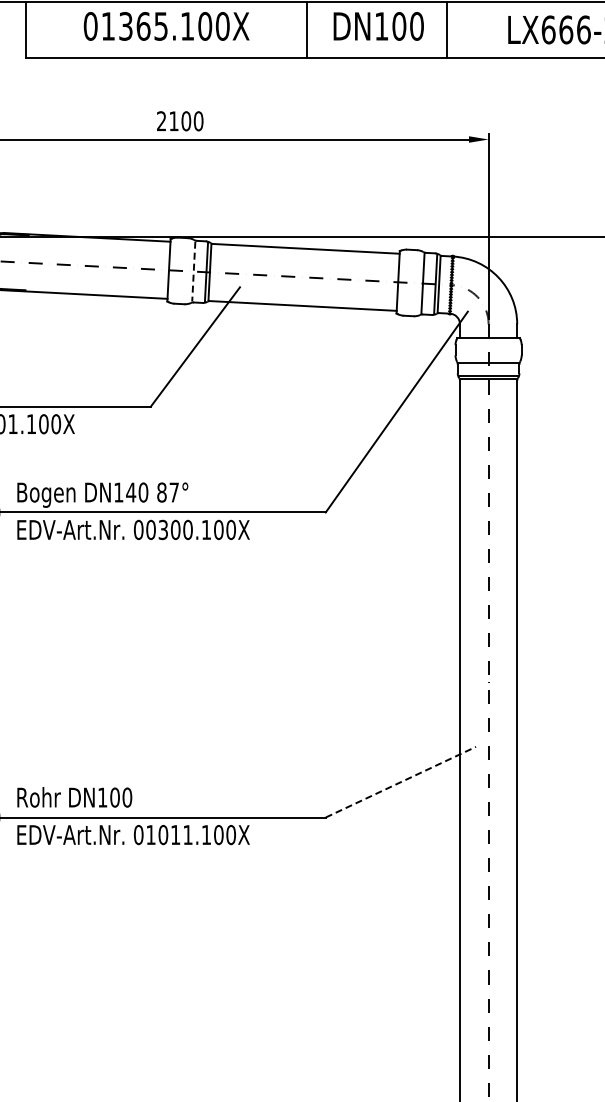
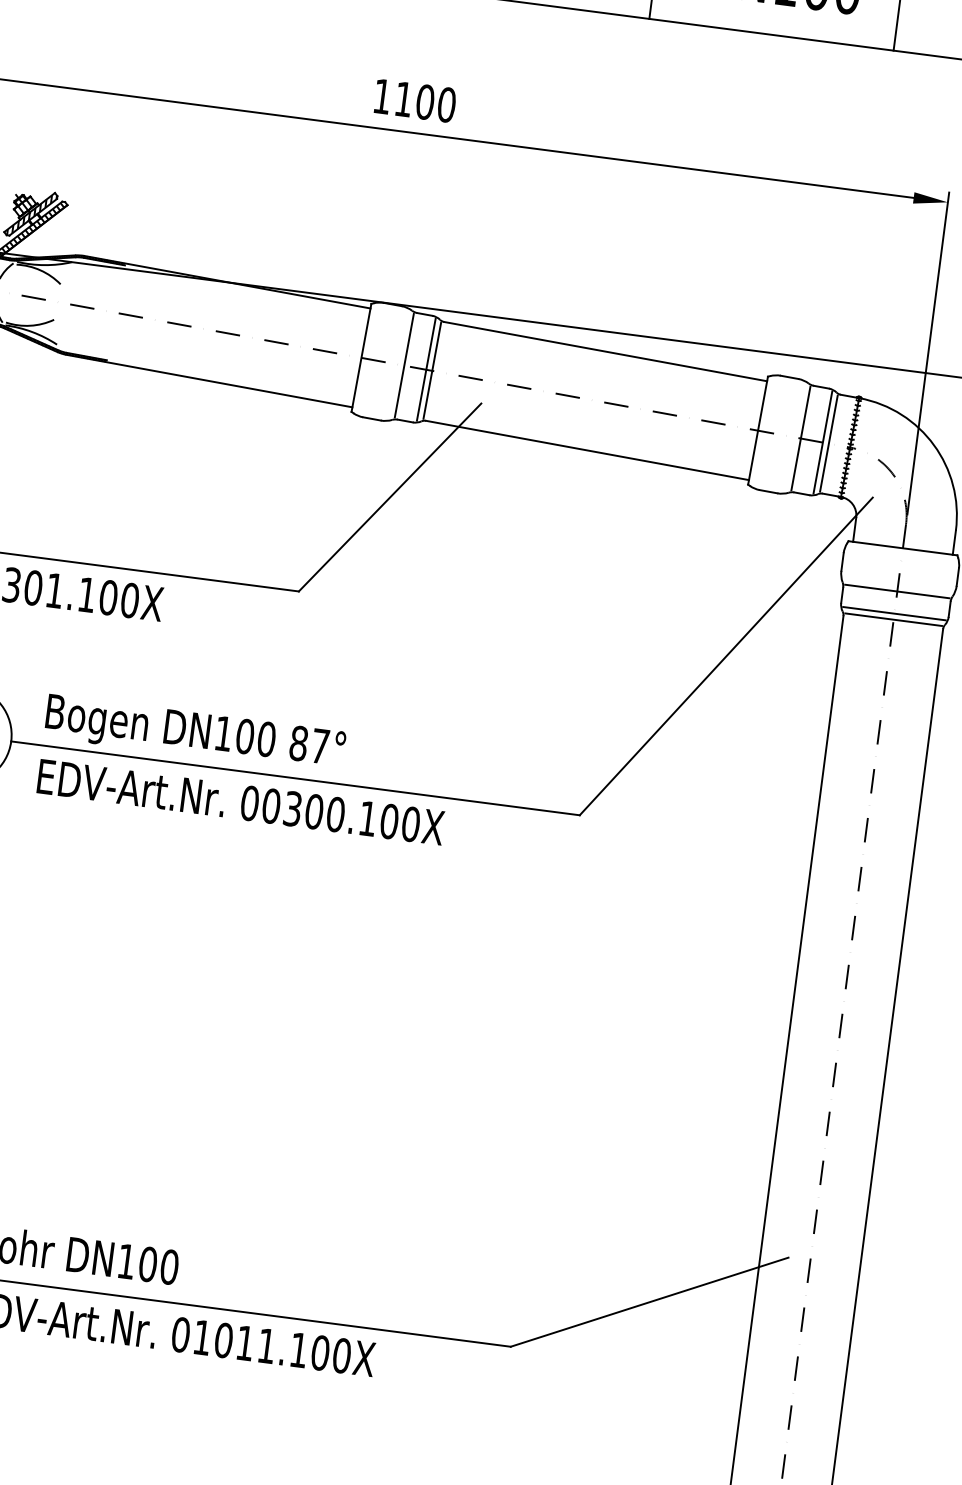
text: (161, 121) -> (382, 96), 2100 -> 1100
line: (193, 271) -> (403, 365), dashed -> solid
text: (131, 492) -> (245, 736), DN140 -> DN100
line: (401, 781) -> (650, 1301), dashed -> solid

